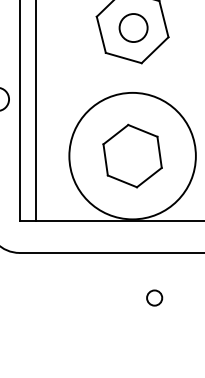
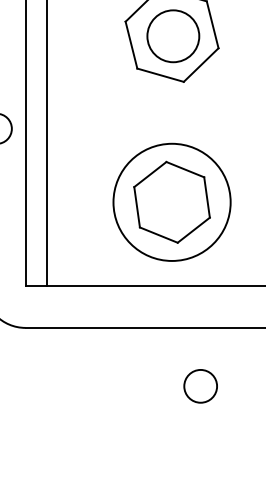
circle: (133, 28) -> (173, 36), size x1.43
circle: (132, 155) -> (171, 201), size x0.71
circle: (154, 298) -> (200, 386), size x1.67

